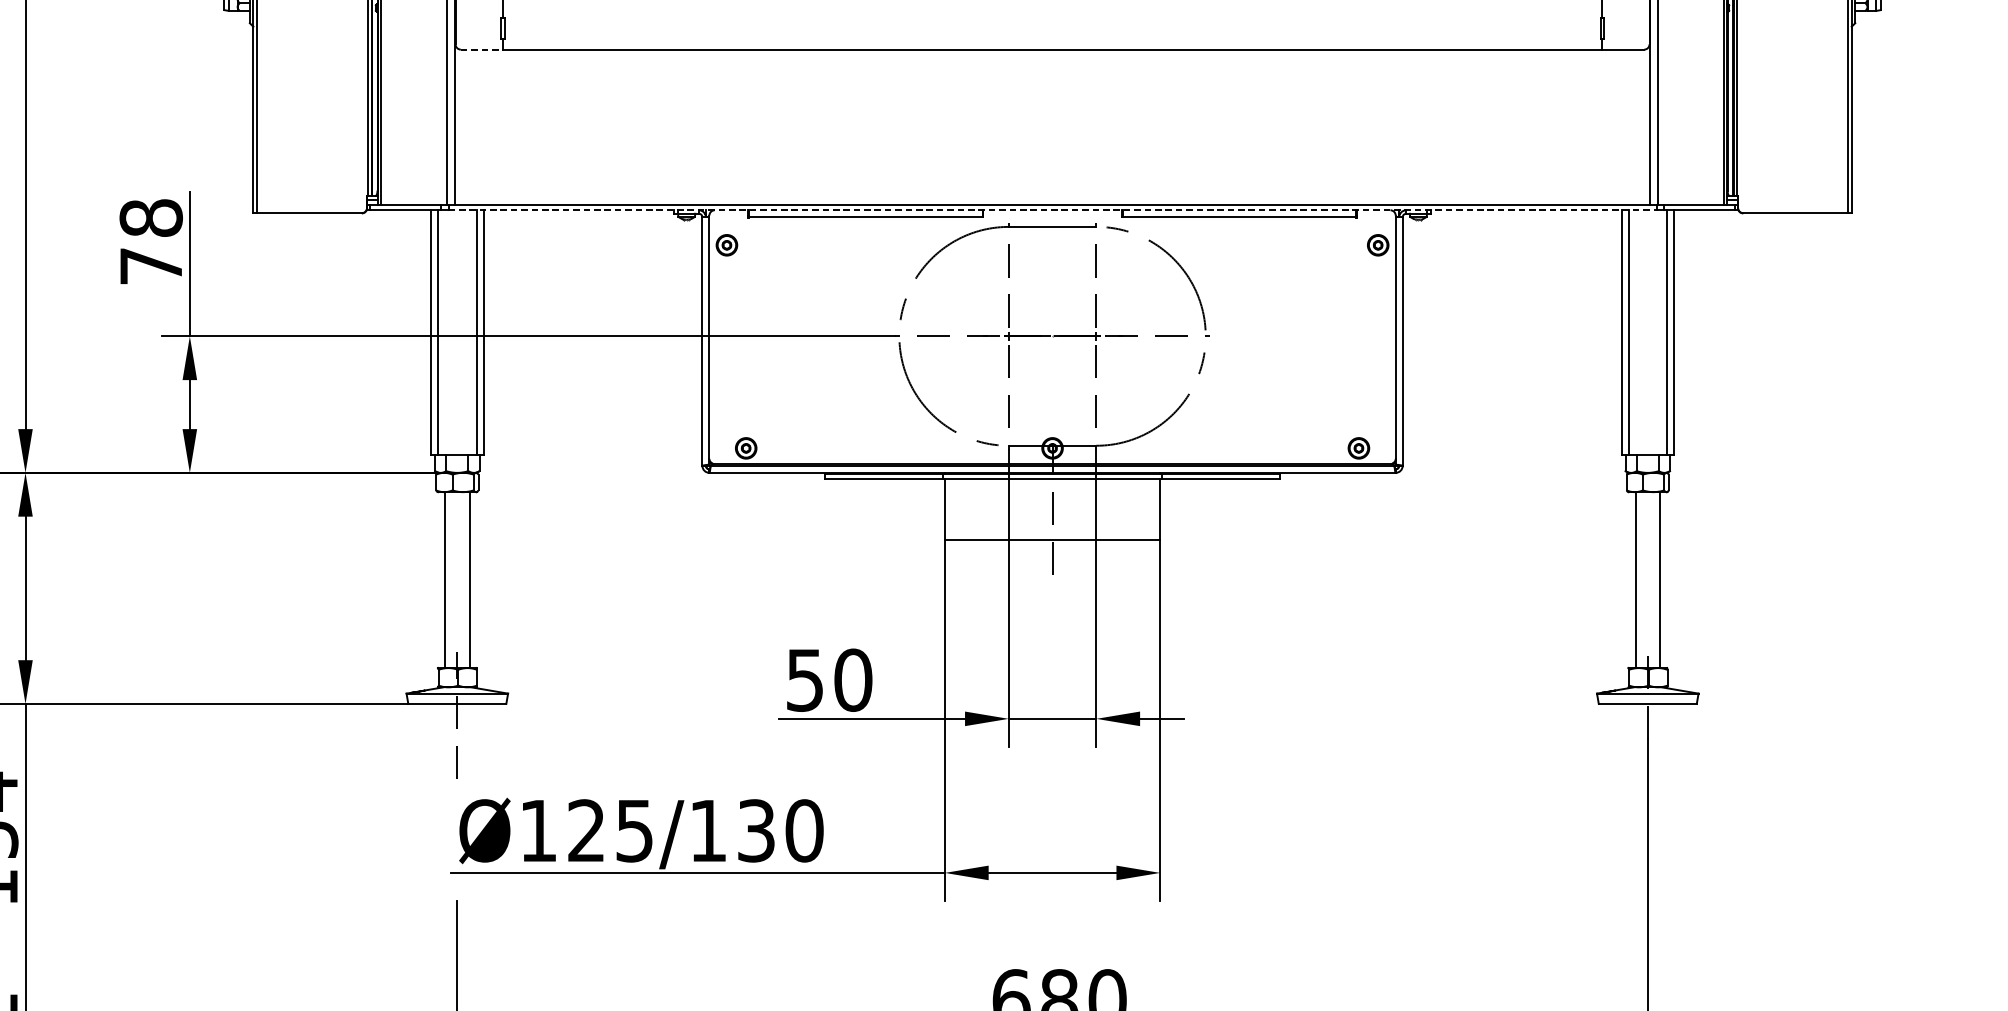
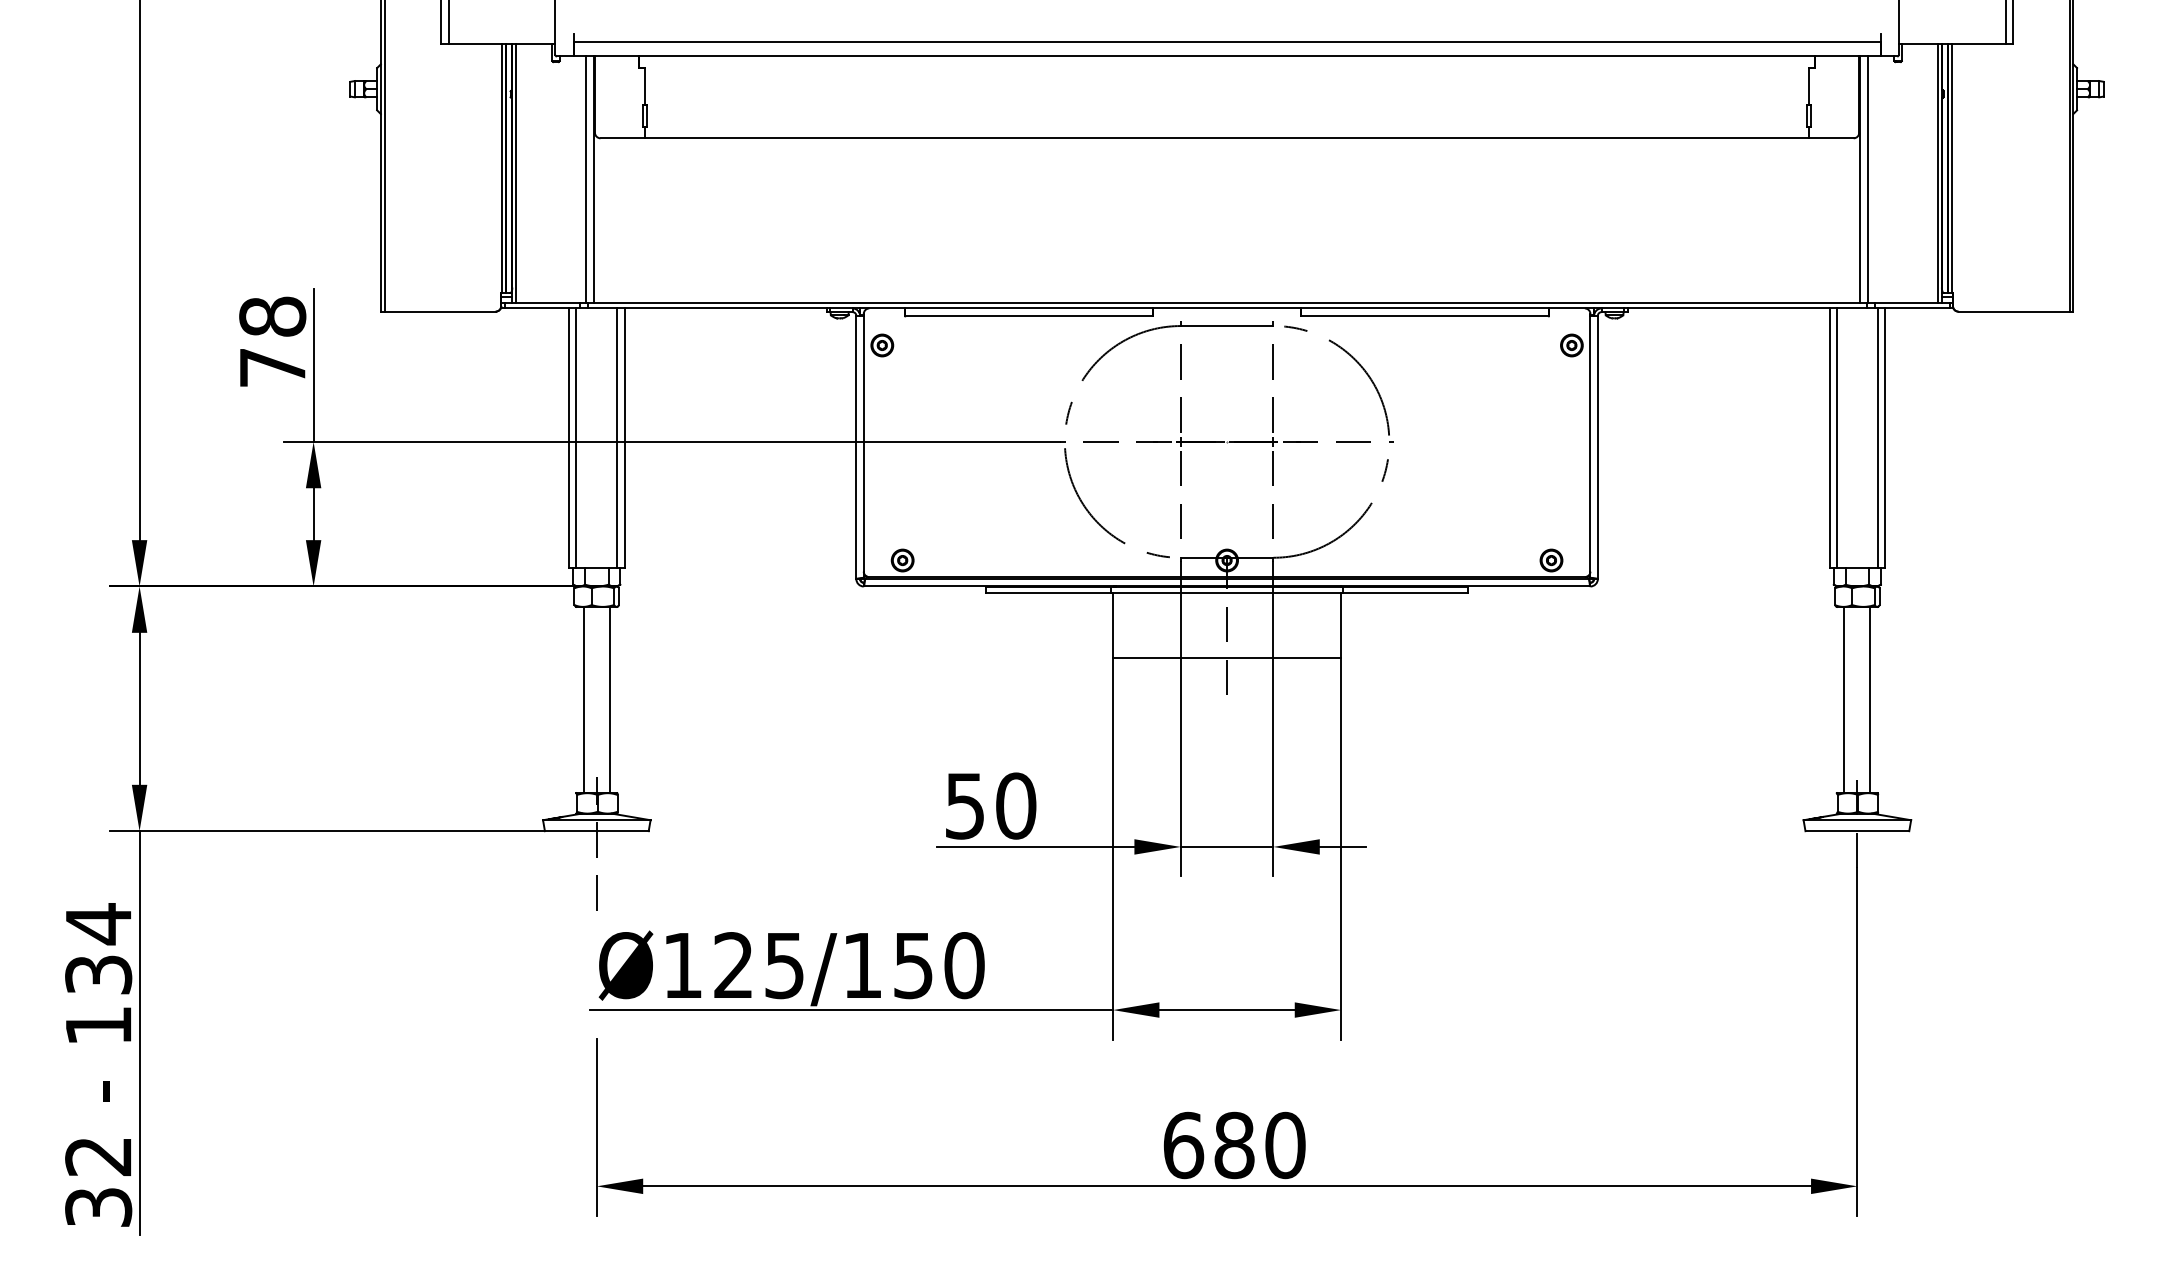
line: (482, 49) -> (623, 138), dashed -> solid
line: (1052, 210) -> (1227, 308), dashed -> solid
text: (756, 830) -> (913, 965), Ø125/130 -> Ø125/150

